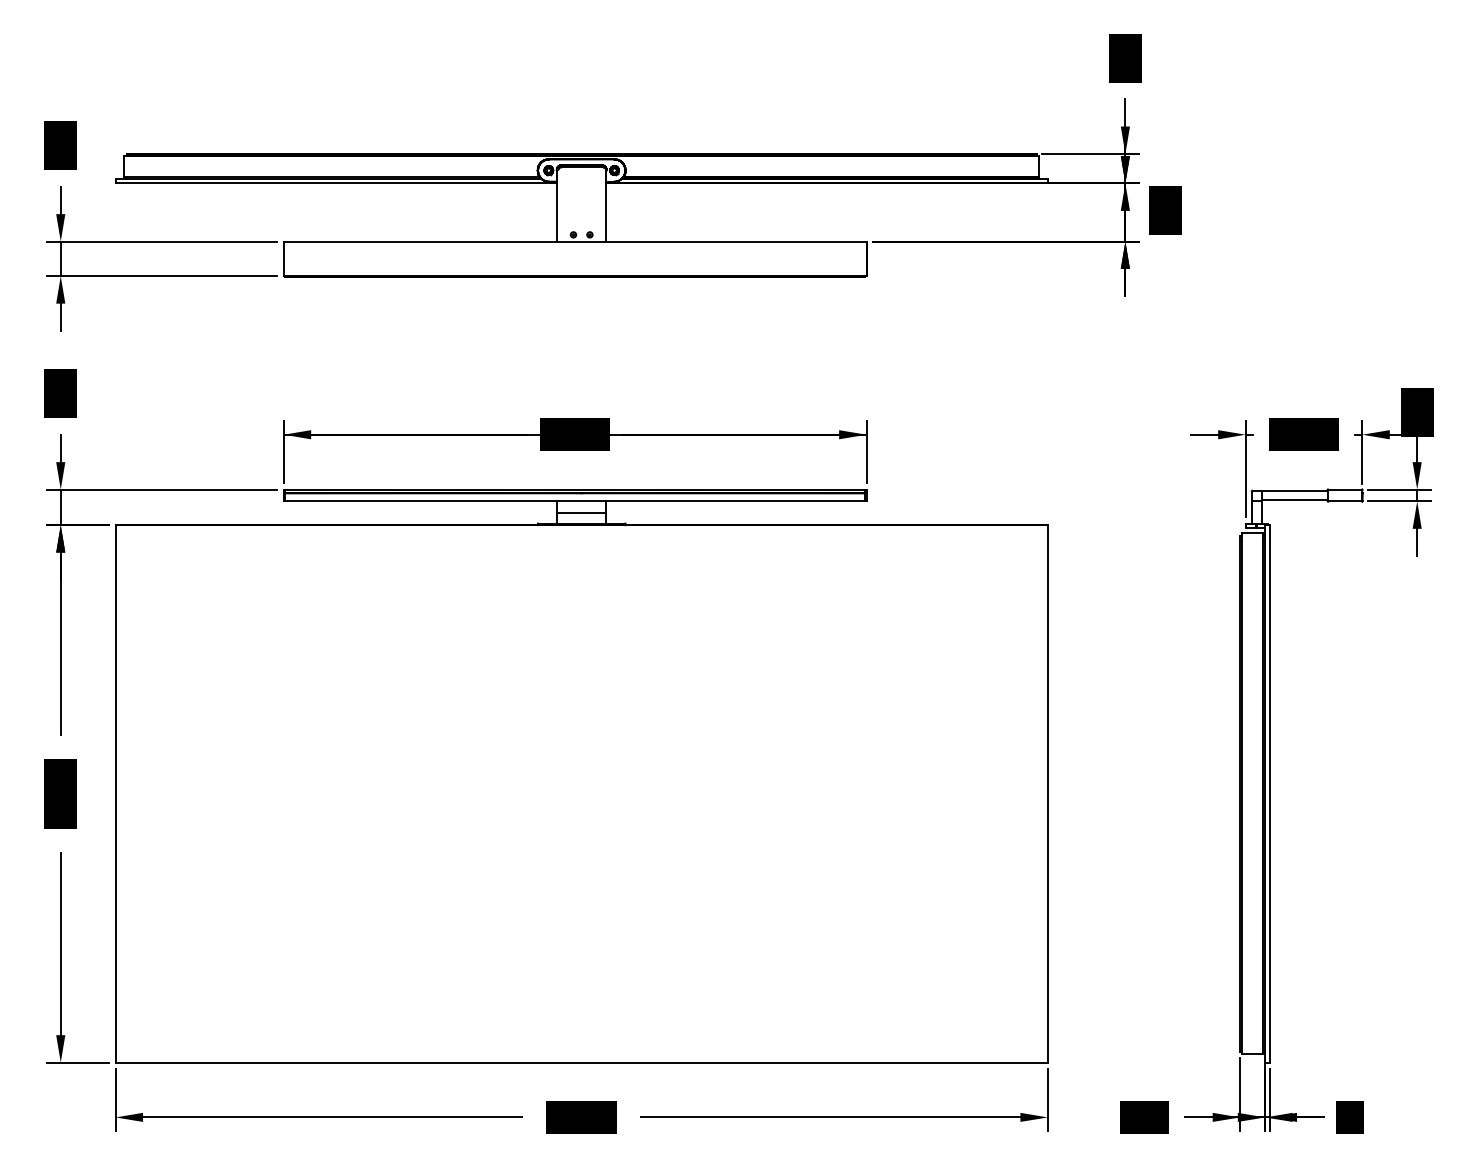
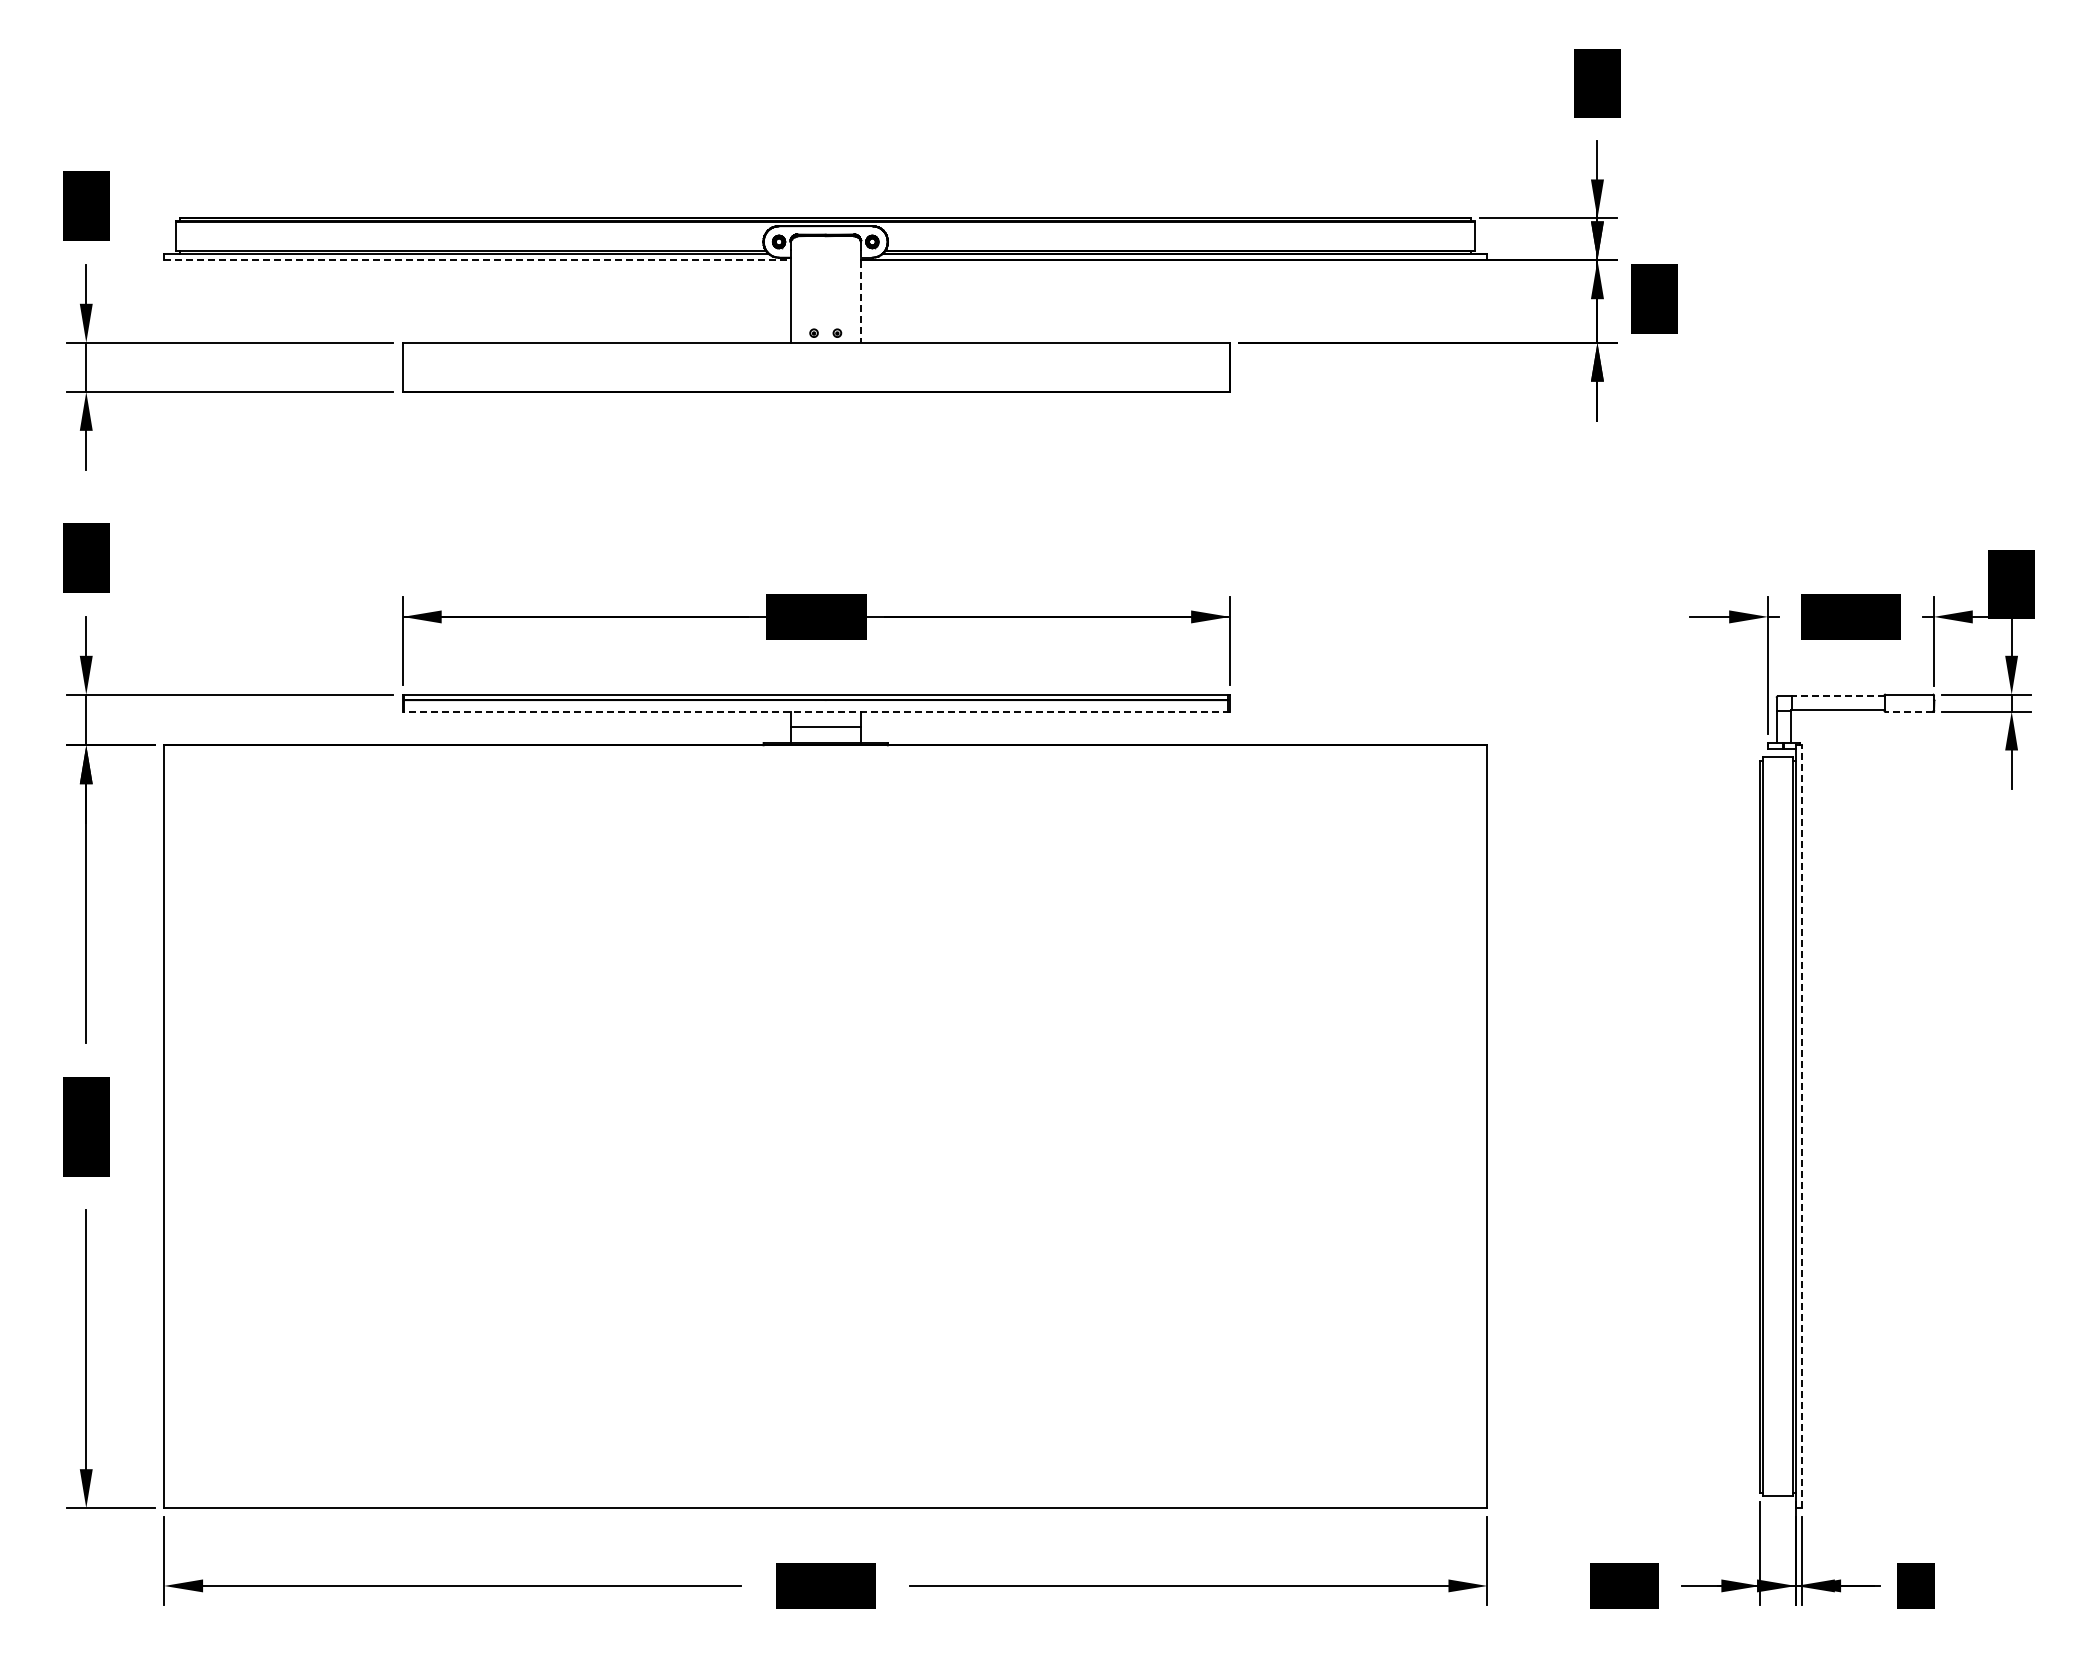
line: (336, 183) -> (477, 260), solid -> dashed
line: (606, 209) -> (860, 296), solid -> dashed
line: (1294, 490) -> (1837, 696), solid -> dashed
line: (575, 501) -> (816, 711), solid -> dashed
line: (1345, 501) -> (1909, 711), solid -> dashed
line: (1269, 793) -> (1802, 1126), solid -> dashed

